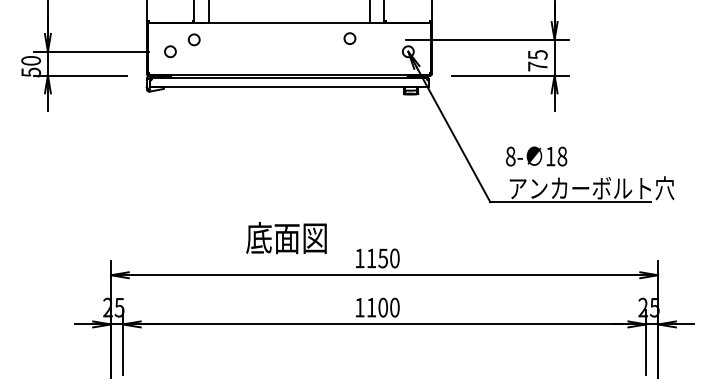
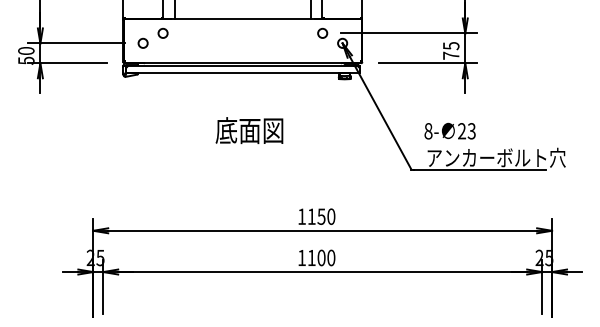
circle: (349, 37) -> (322, 32), moved
text: (556, 156) -> (466, 131), 18 -> 23
text: (286, 237) -> (249, 130), moved

